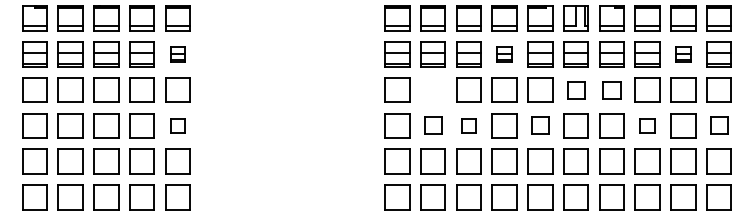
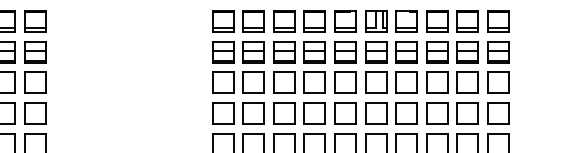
part: (177, 54) -> (34, 52), size x1.67
part: (504, 54) -> (314, 52), size x1.67
part: (683, 54) -> (467, 52), size x1.67
part: (432, 89) -> (253, 82), added
part: (575, 89) -> (375, 82), size x1.43
part: (611, 89) -> (406, 82), size x1.43
part: (177, 125) -> (34, 113), size x1.67
part: (432, 125) -> (253, 113), size x1.43
part: (468, 125) -> (283, 113), size x1.67
part: (540, 125) -> (345, 113), size x1.43
part: (647, 125) -> (437, 113), size x1.67
part: (718, 125) -> (497, 113), size x1.43

